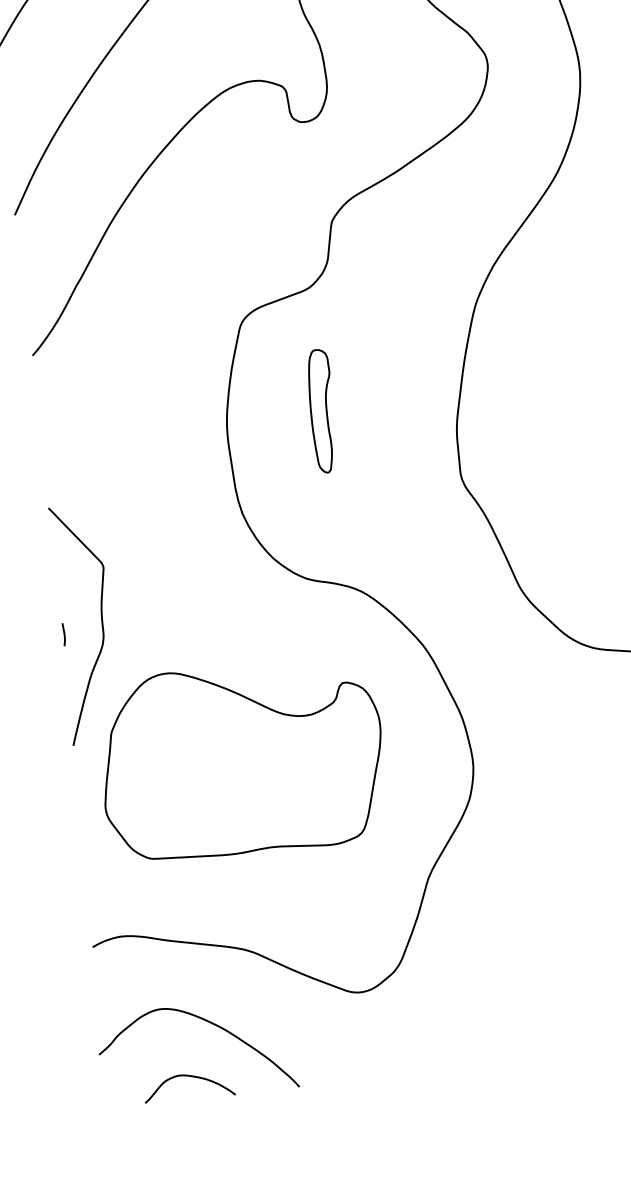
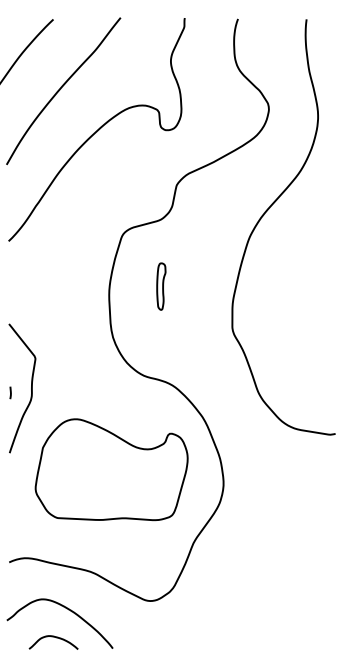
part: (322, 410) -> (161, 286), size x0.7
part: (241, 759) -> (111, 469), moved

